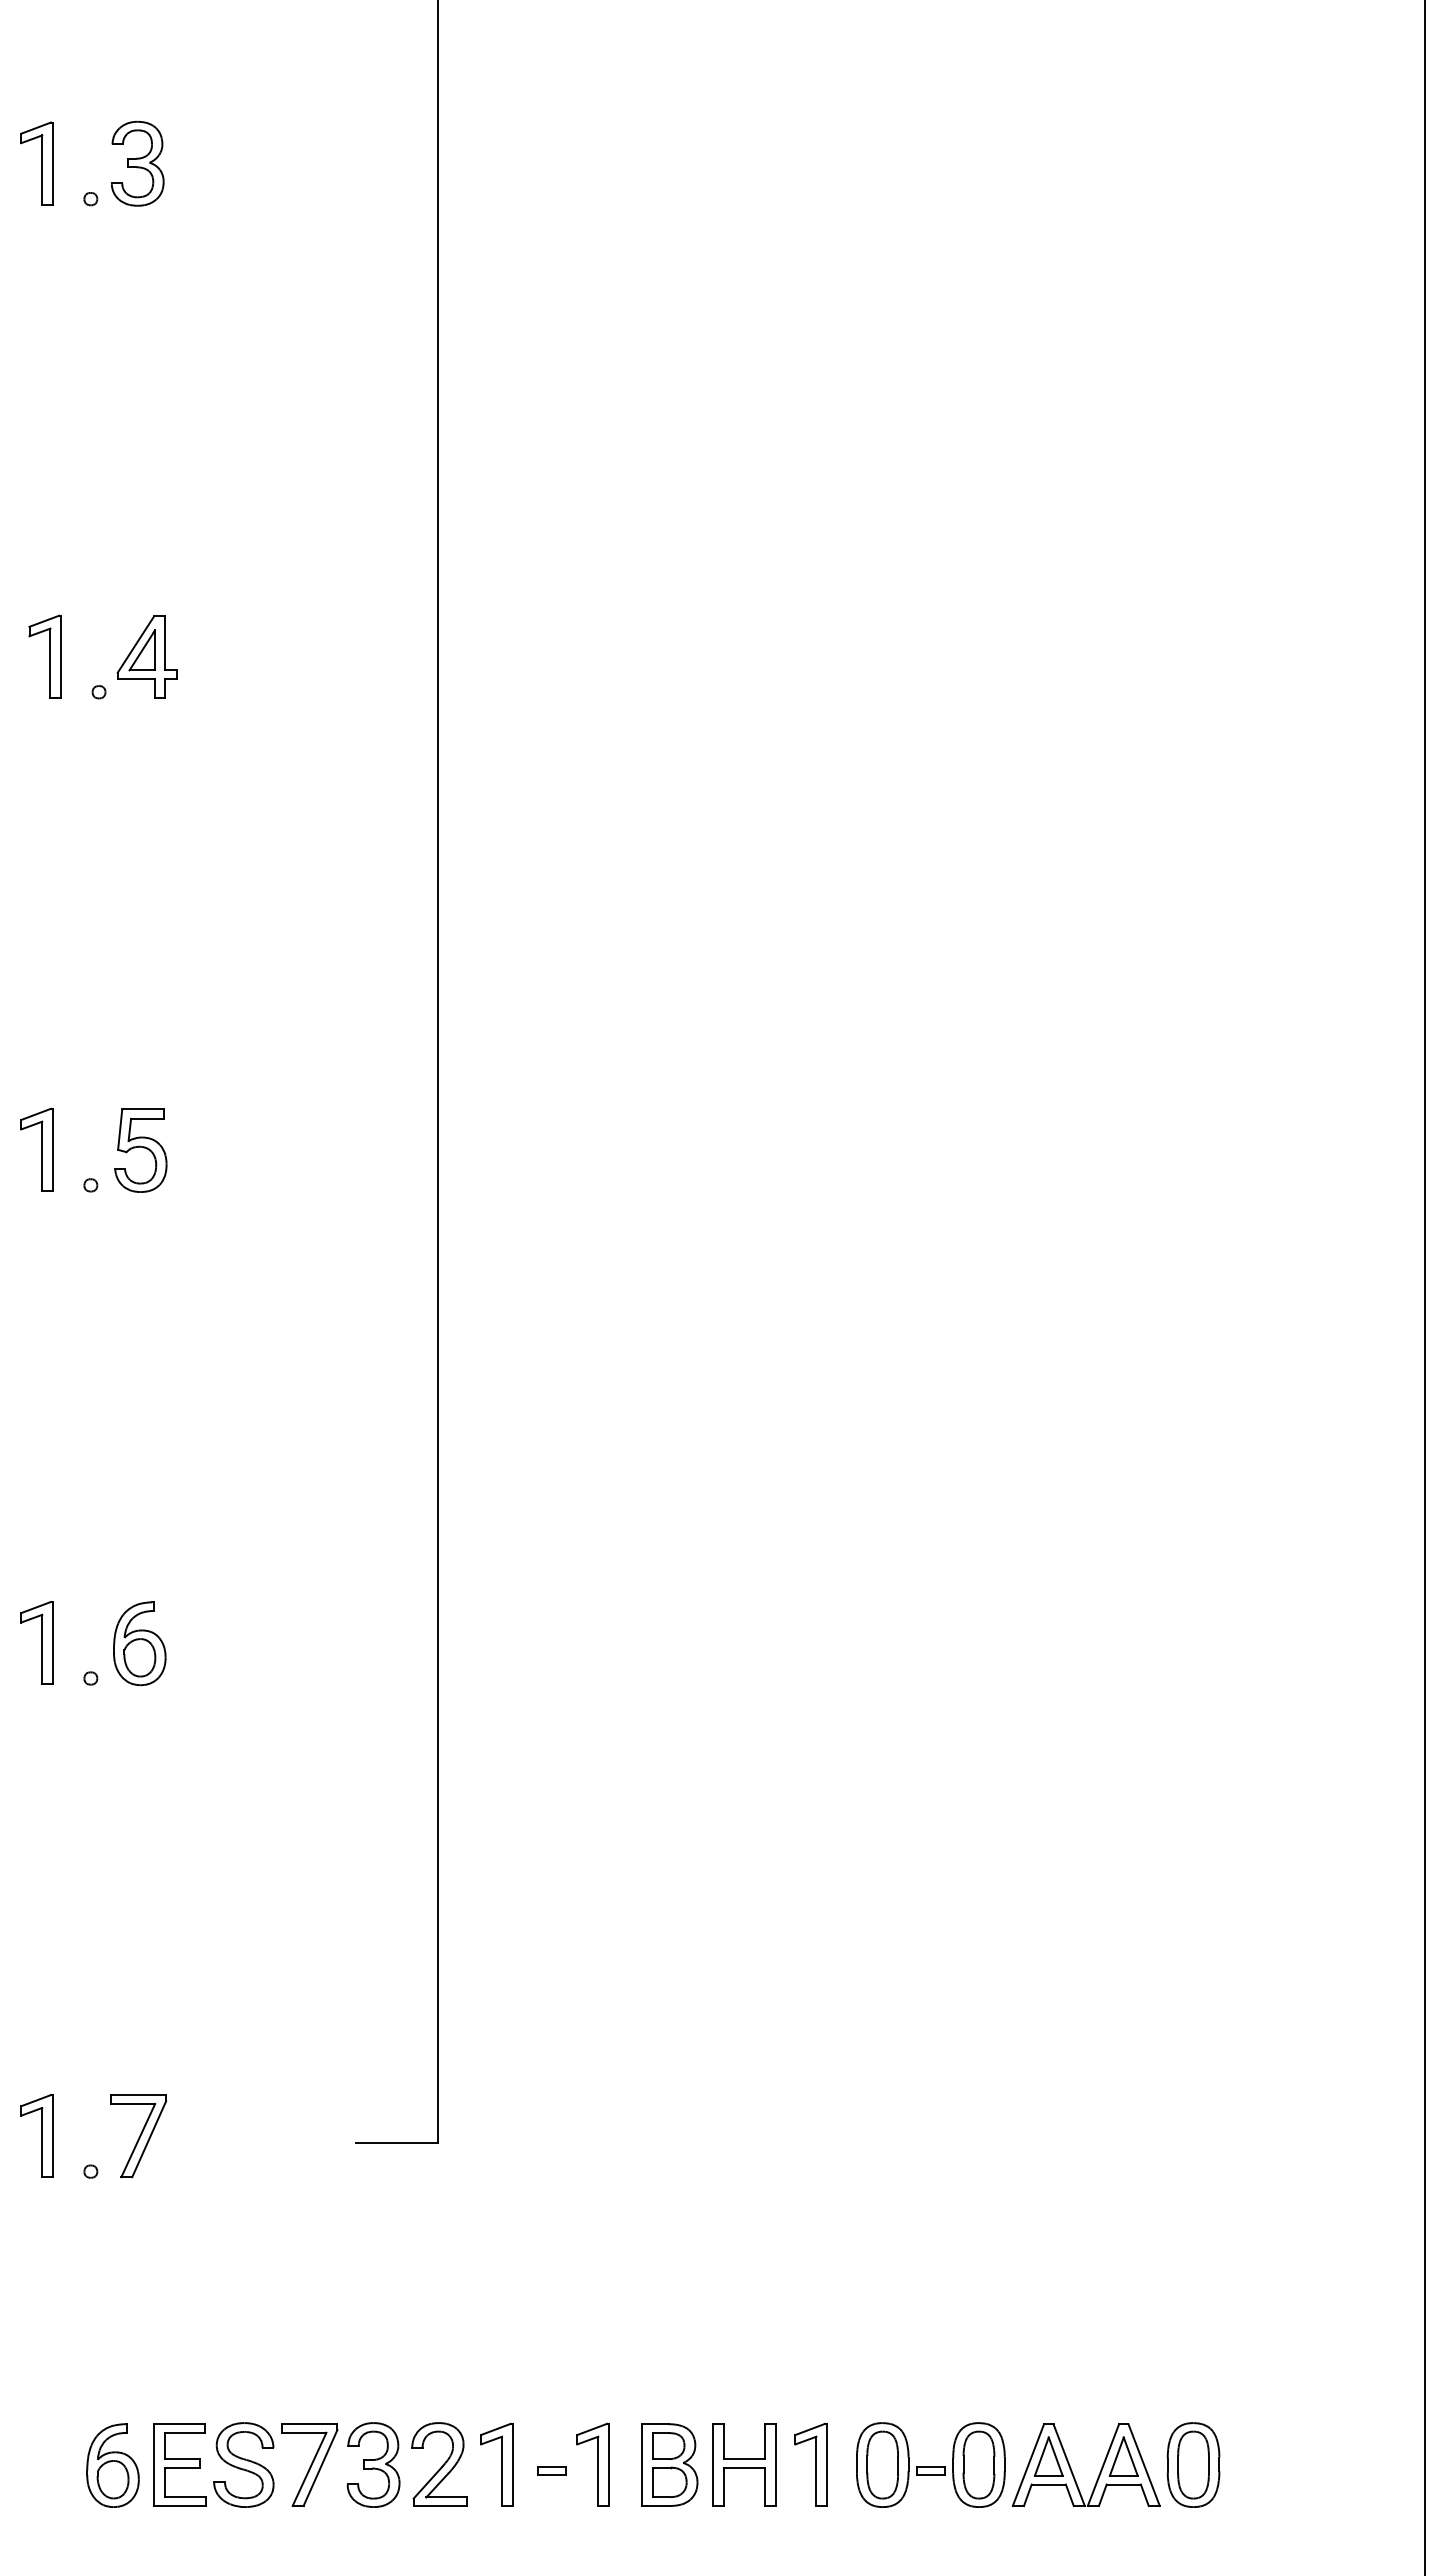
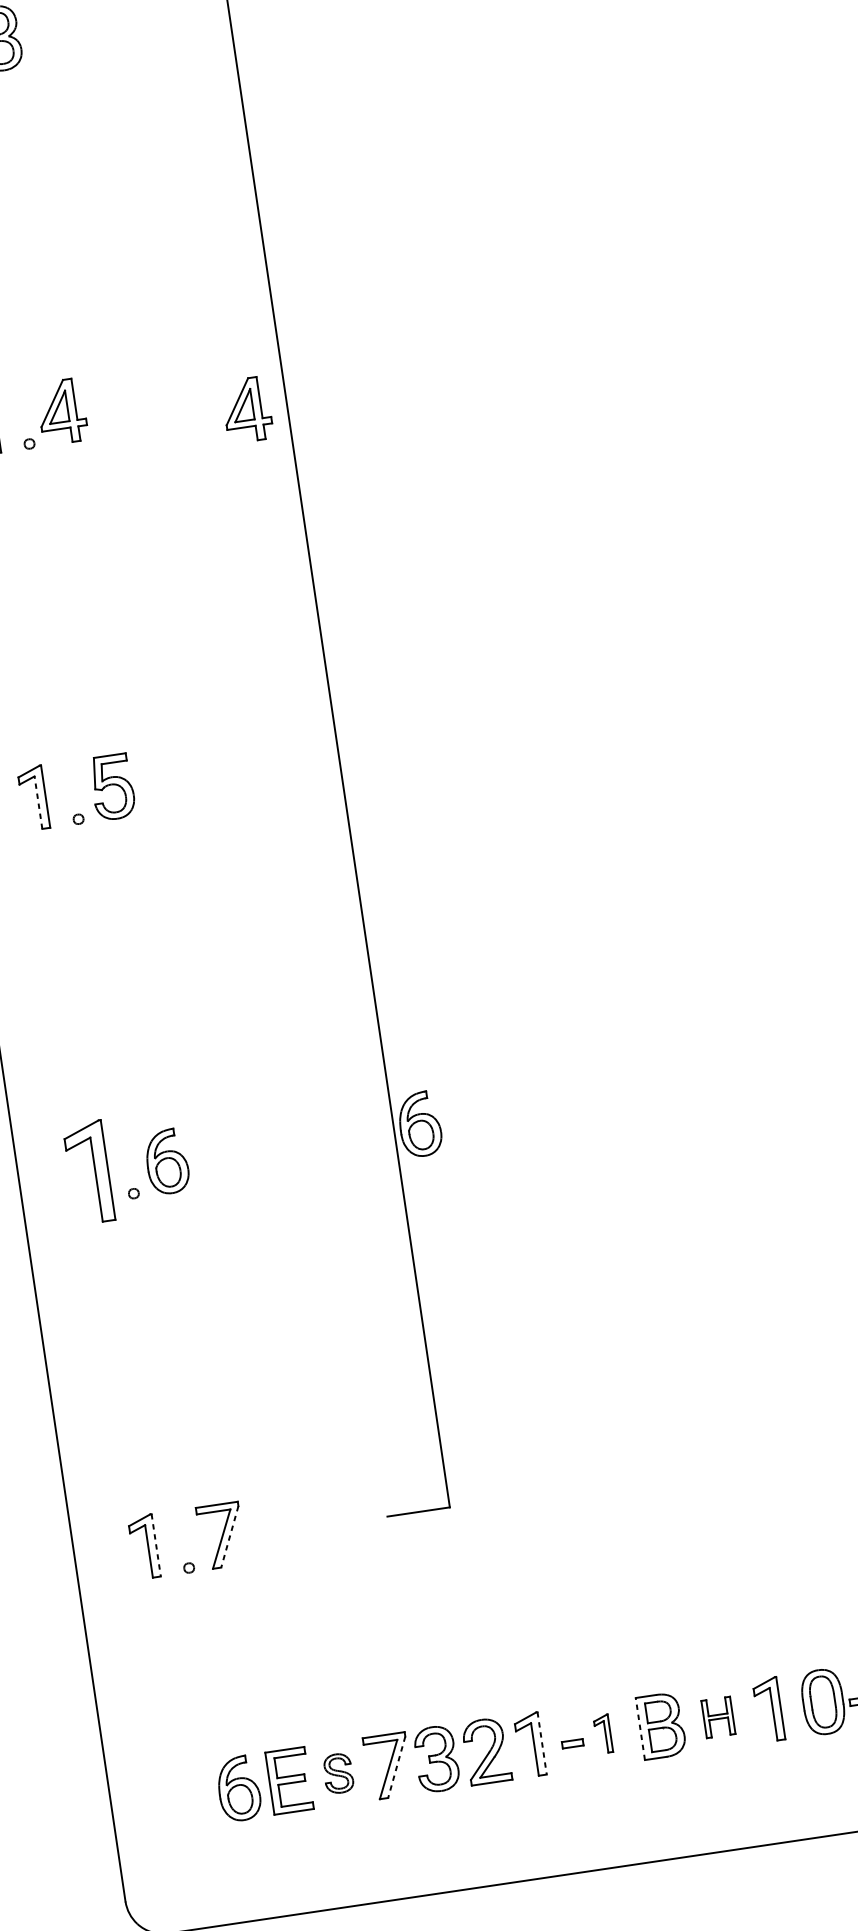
part: (385, 689) -> (246, 409), added
line: (42, 1156) -> (38, 802), solid -> dashed
part: (36, 1642) -> (88, 1172), size x1.6
part: (472, 1643) -> (419, 1124), added
line: (52, 2136) -> (156, 1545), solid -> dashed
line: (149, 2139) -> (230, 1537), solid -> dashed
part: (243, 2464) -> (337, 1773), size x0.6
part: (592, 2464) -> (602, 1734), size x0.6
part: (744, 2464) -> (718, 1717), size x0.6
line: (512, 2465) -> (542, 1743), solid -> dashed
line: (641, 2465) -> (640, 1729), solid -> dashed
line: (320, 2468) -> (396, 1767), solid -> dashed

